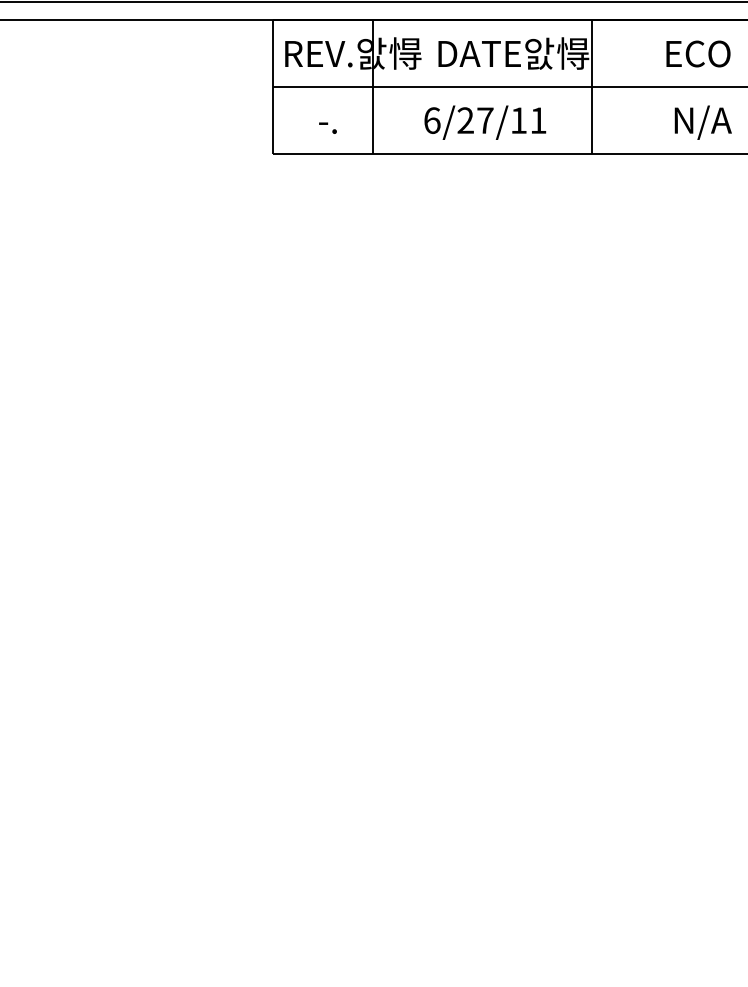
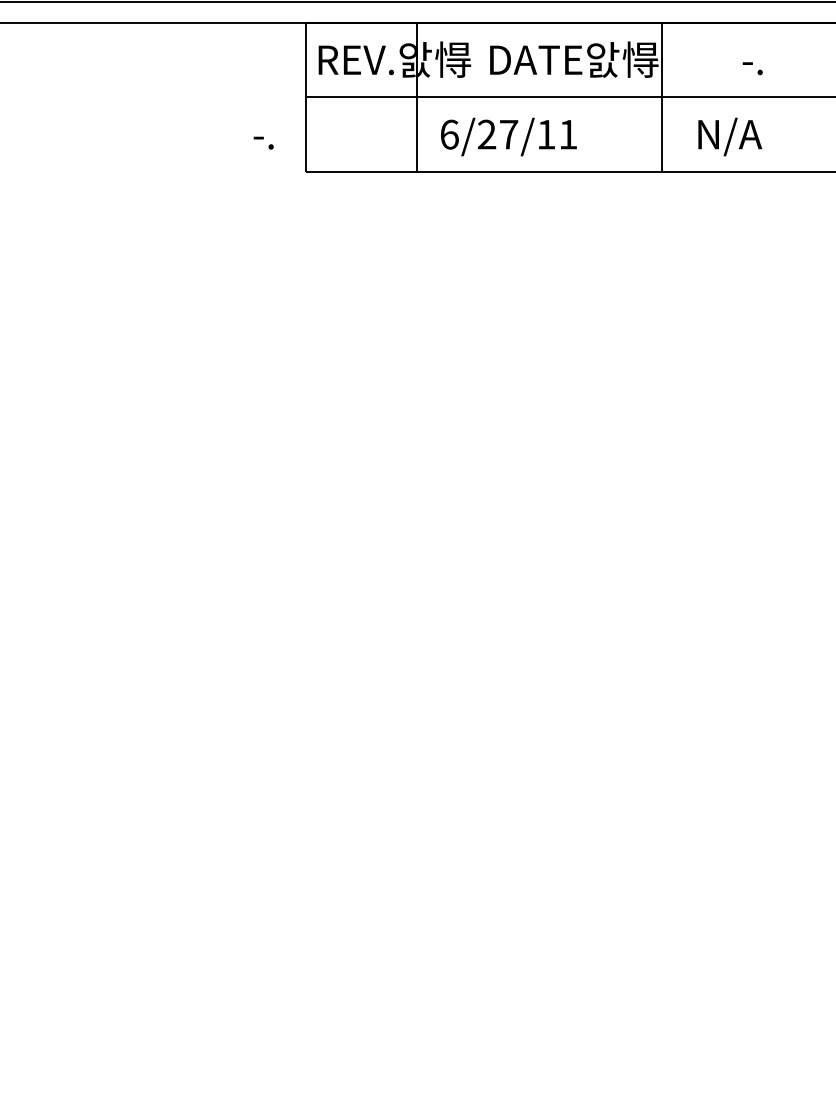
text: (697, 53) -> (779, 59), ECO -> -.
text: (485, 122) -> (509, 136), moved
text: (702, 122) -> (729, 136), moved
text: (327, 127) -> (263, 142), moved

